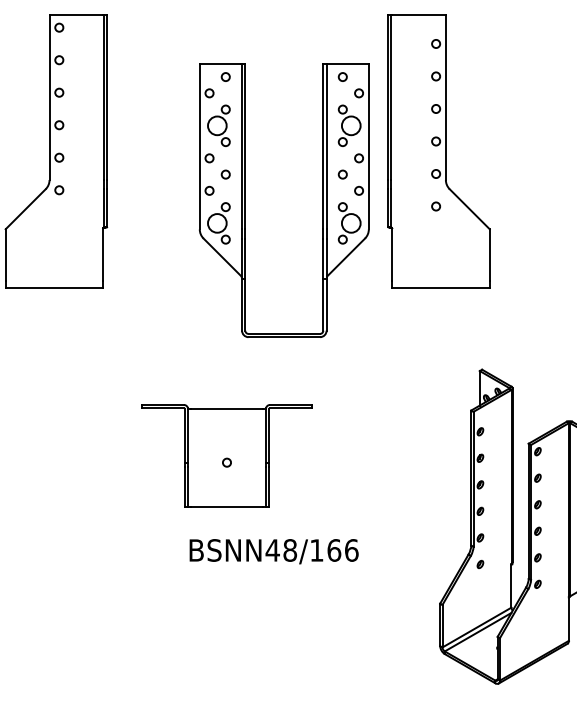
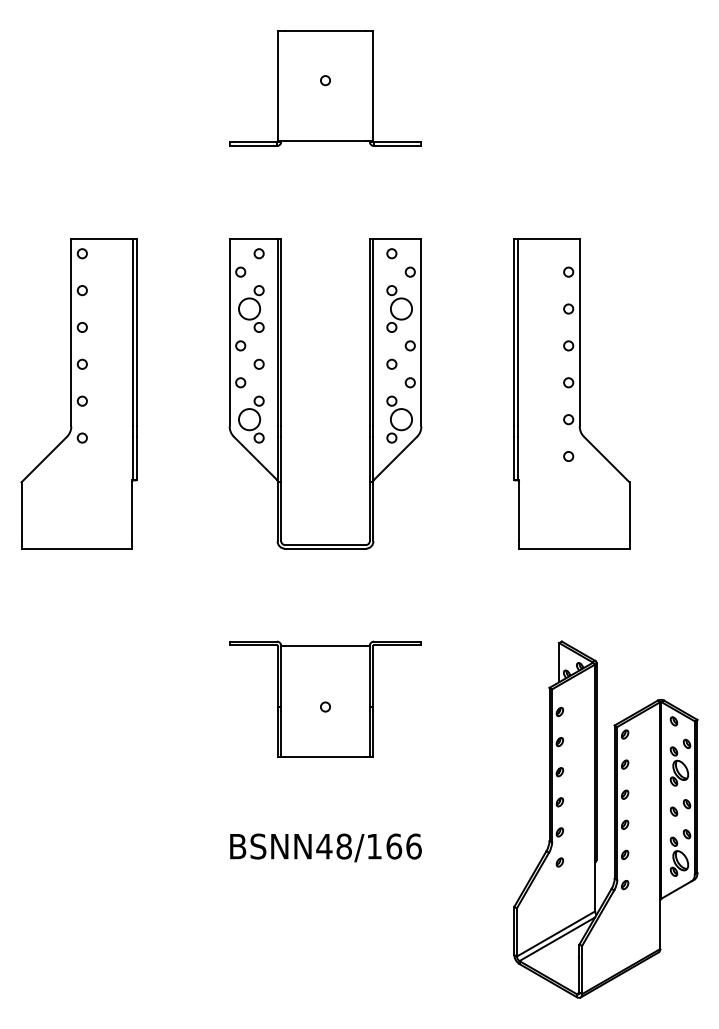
part: (438, 150) -> (571, 393), moved
part: (245, 200) -> (281, 393), moved
part: (226, 455) -> (325, 698), moved

